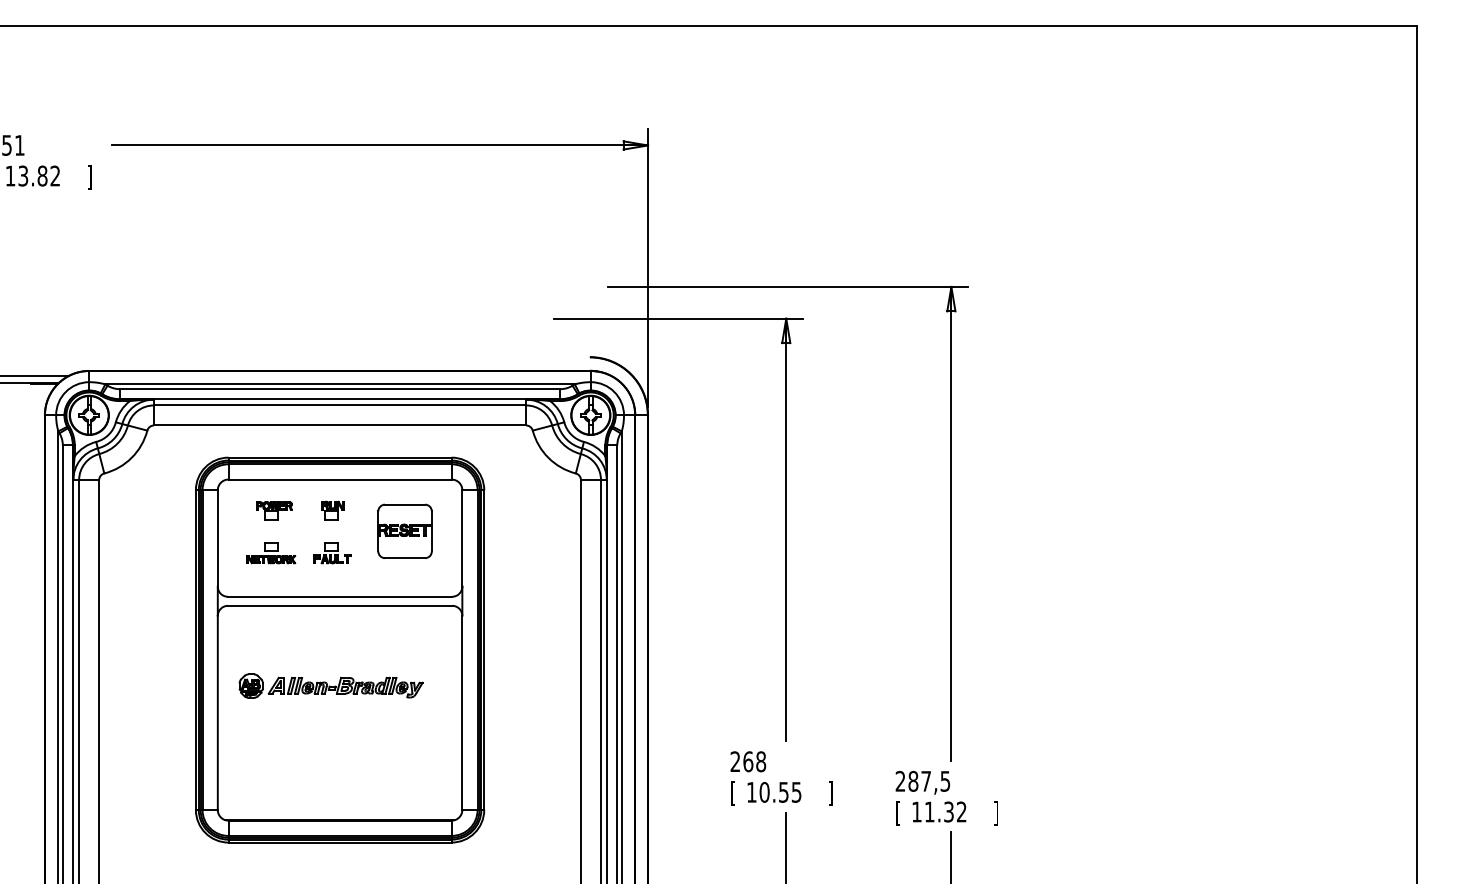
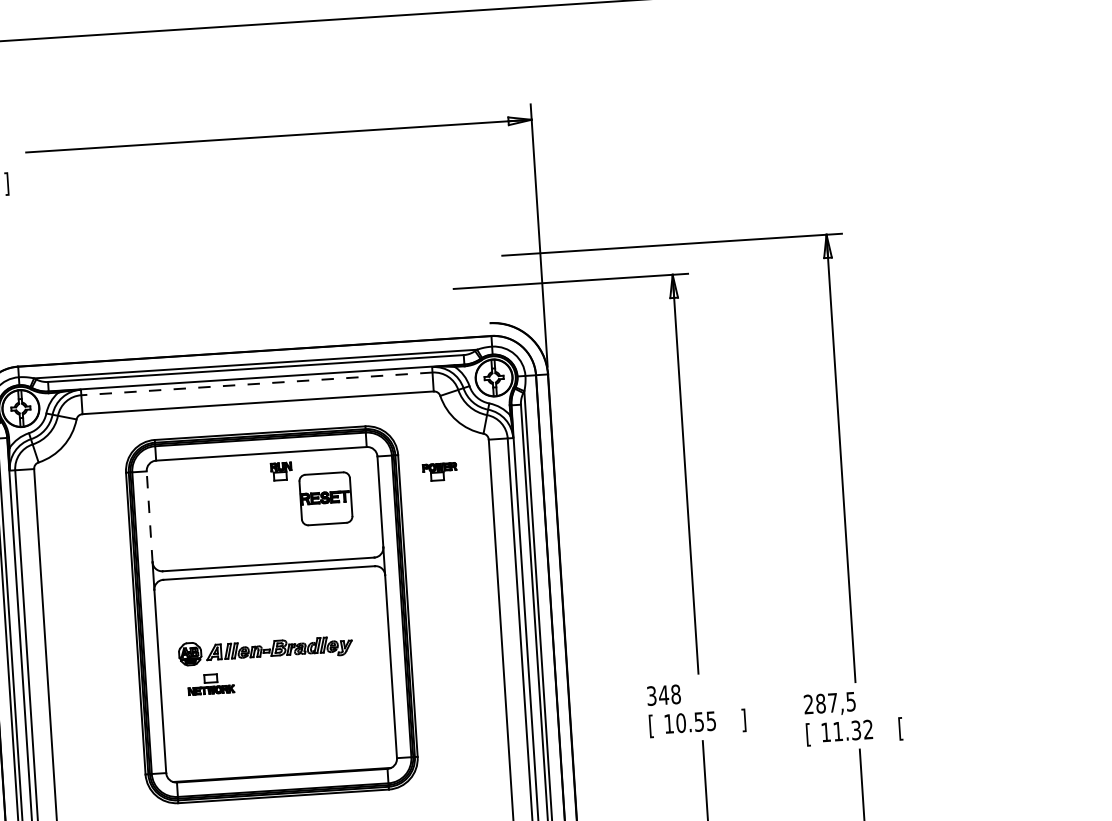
line: (339, 405) -> (256, 383), solid -> dashed
part: (274, 510) -> (440, 471), moved
part: (332, 510) -> (280, 471), moved
line: (217, 537) -> (149, 515), solid -> dashed
part: (271, 553) -> (211, 684), moved
part: (332, 553) -> (258, 524), removed
text: (741, 761) -> (657, 695), 268 -> 348
text: (995, 813) -> (900, 728), ] -> [

